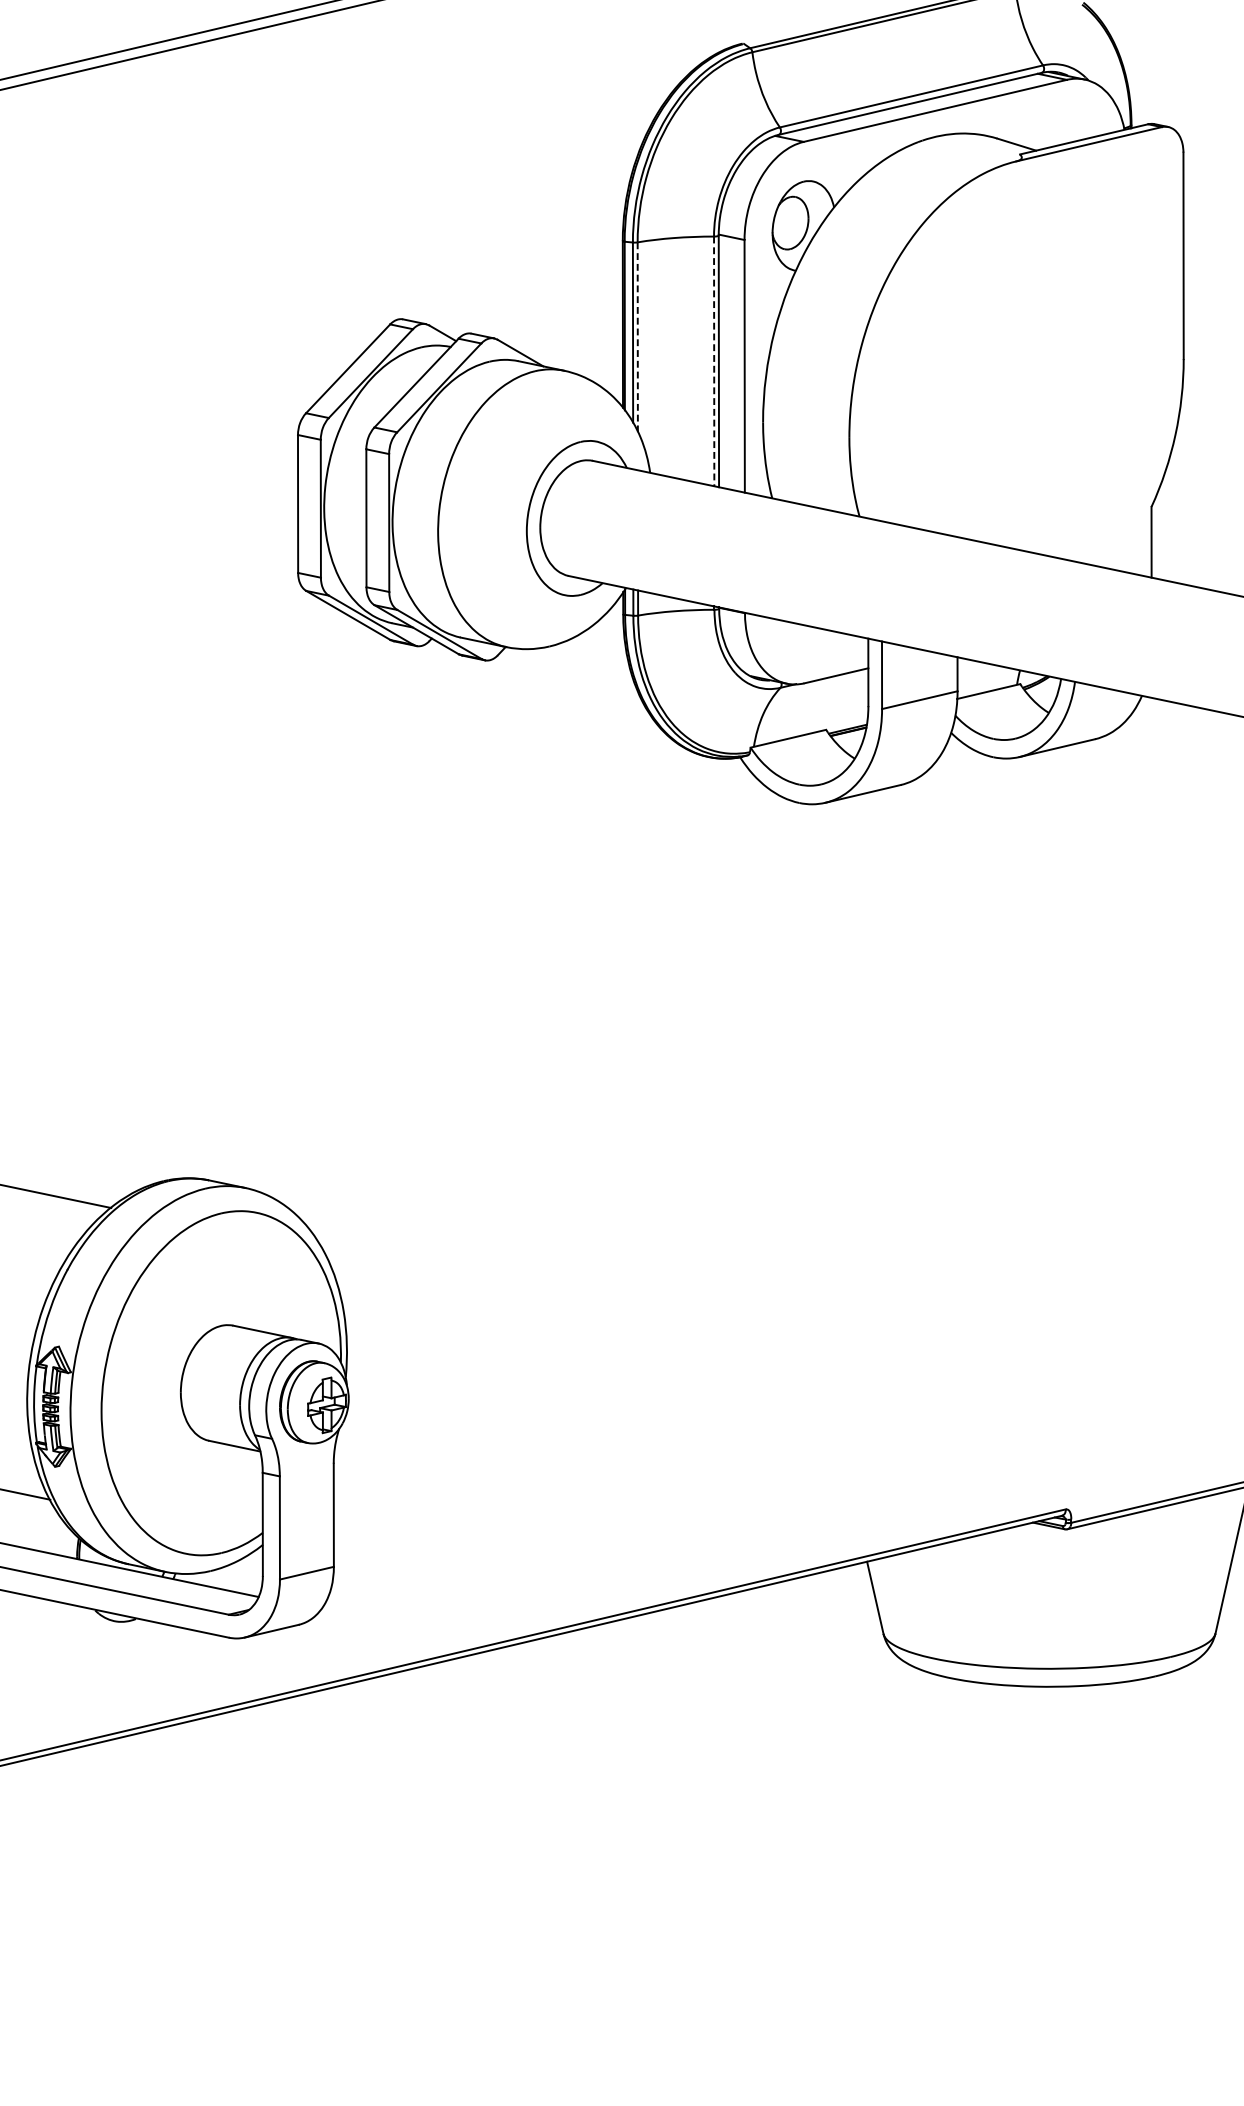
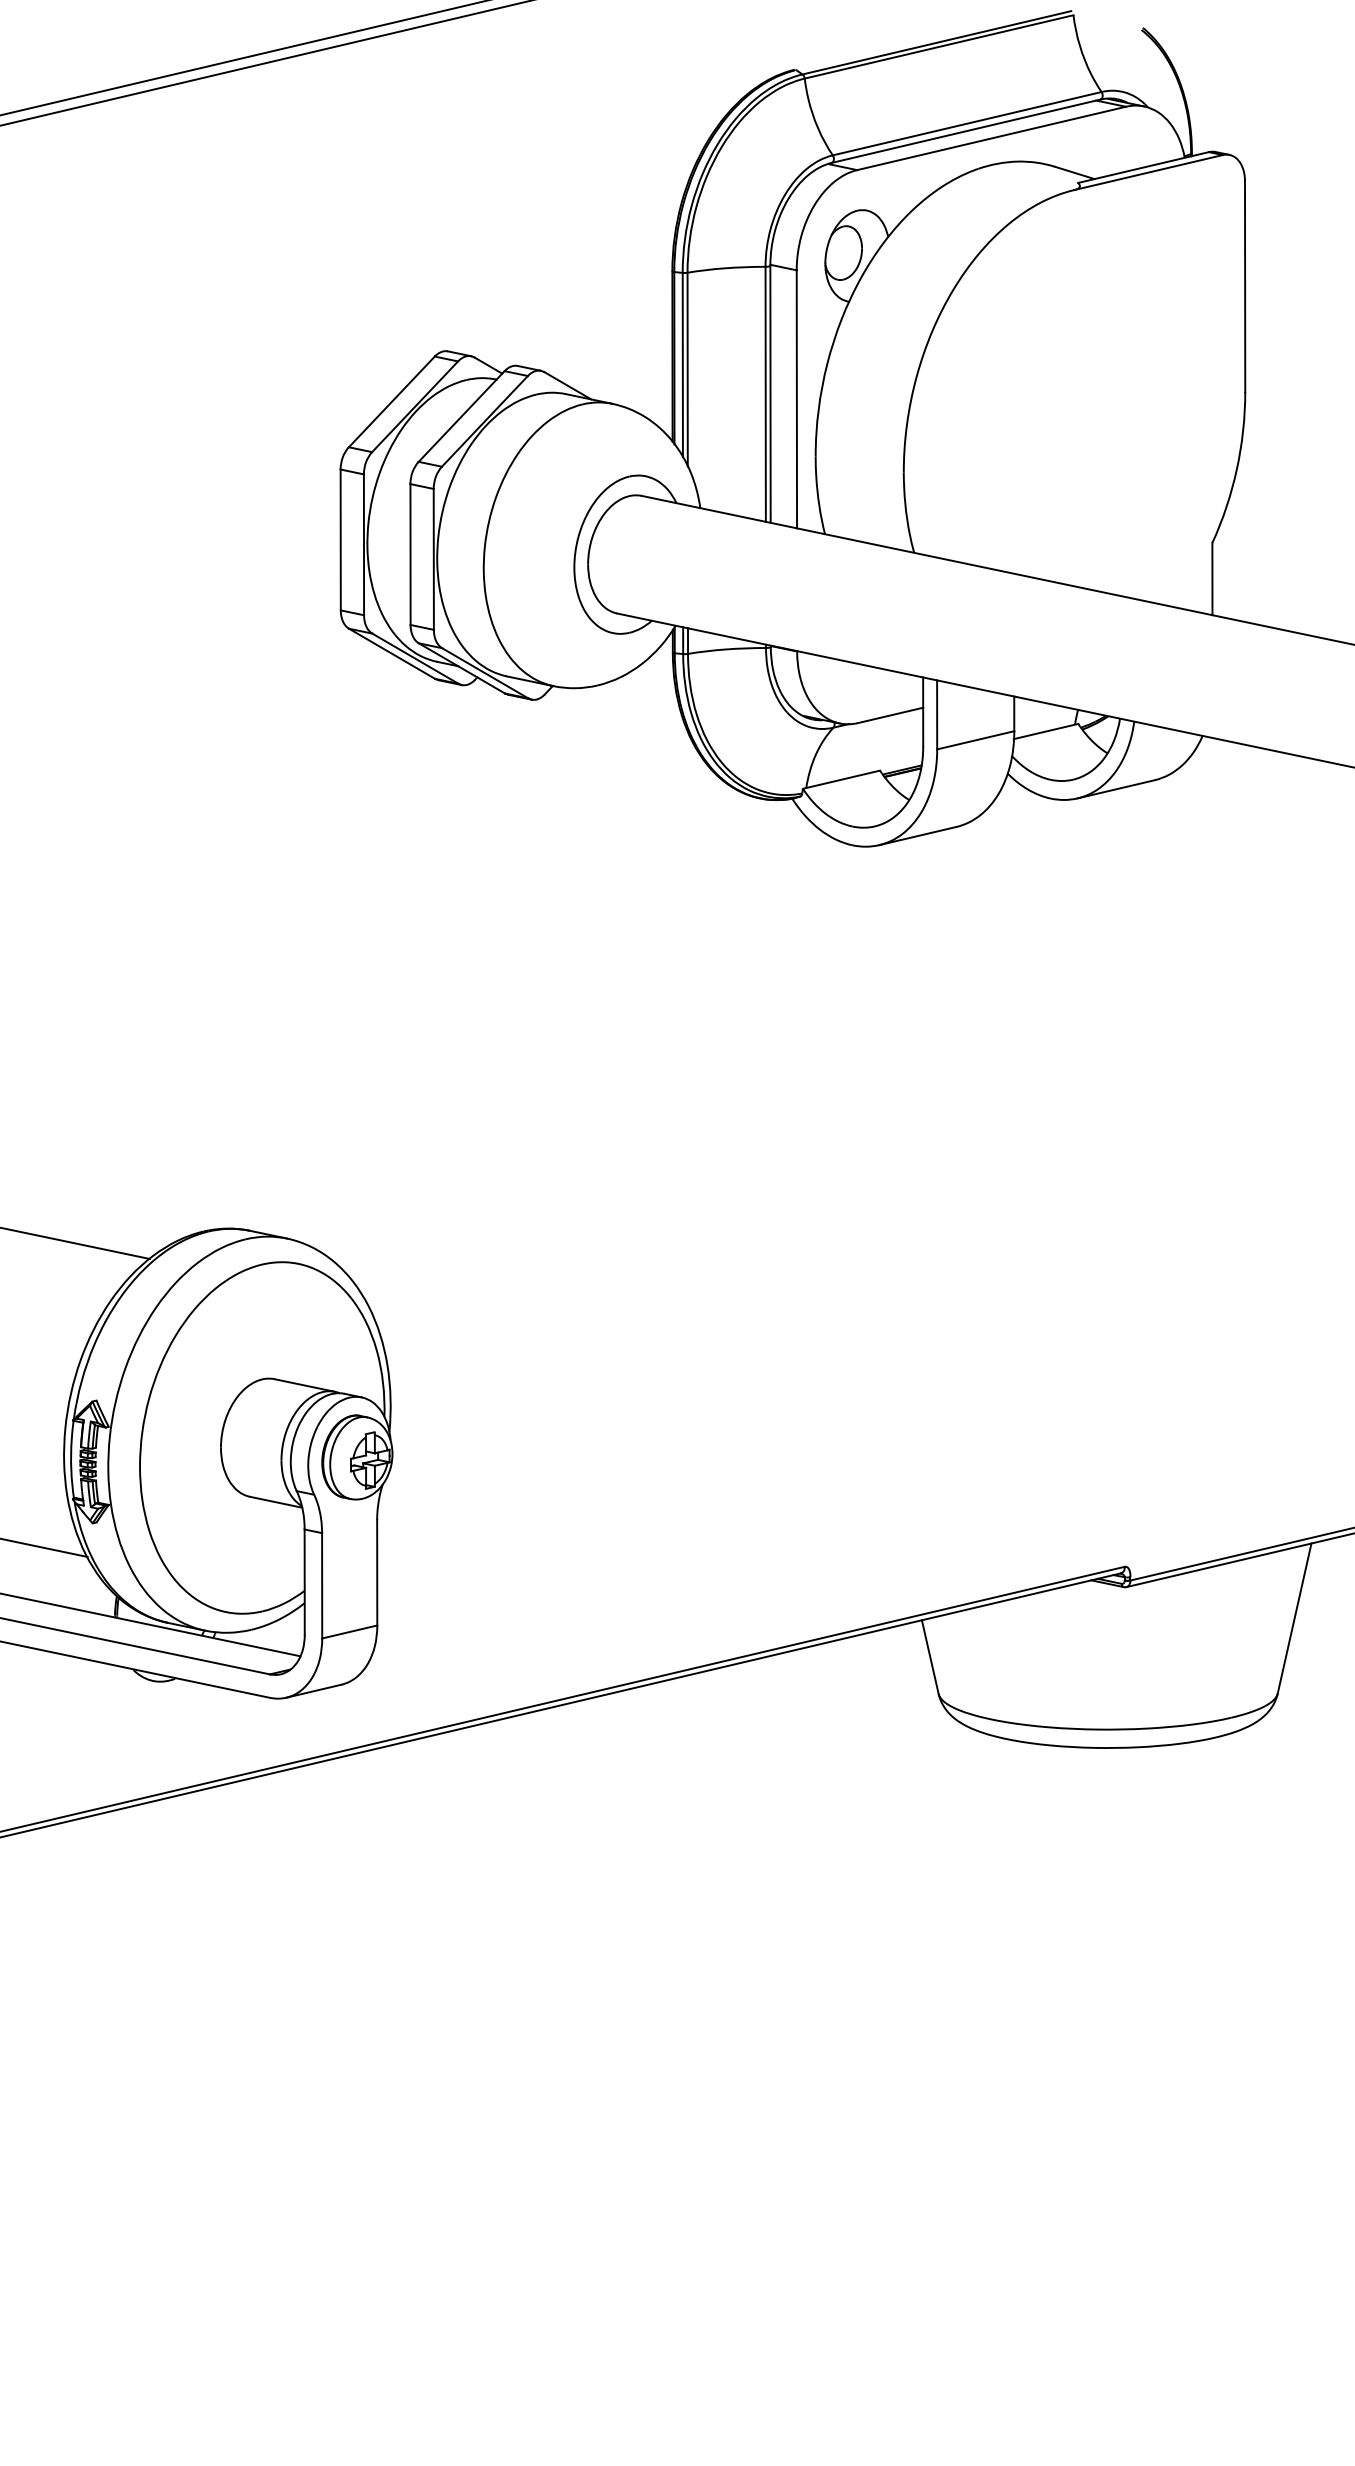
line: (637, 337) -> (687, 369), dashed -> solid
line: (713, 361) -> (765, 394), dashed -> solid

